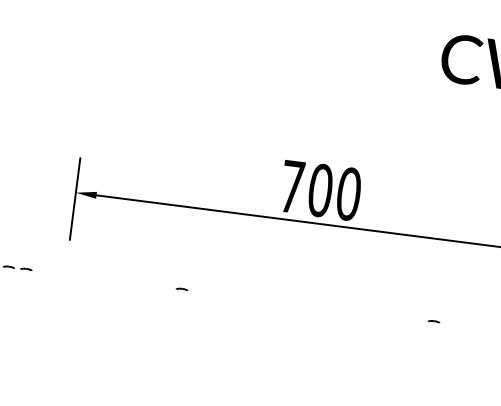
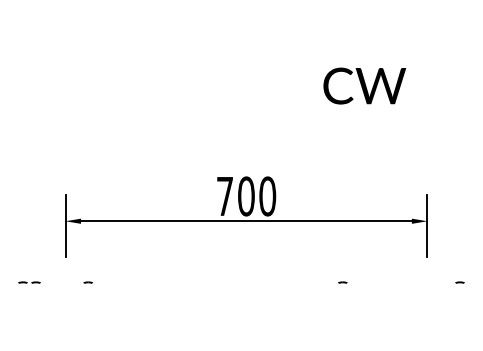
part: (181, 288) -> (87, 282), moved

